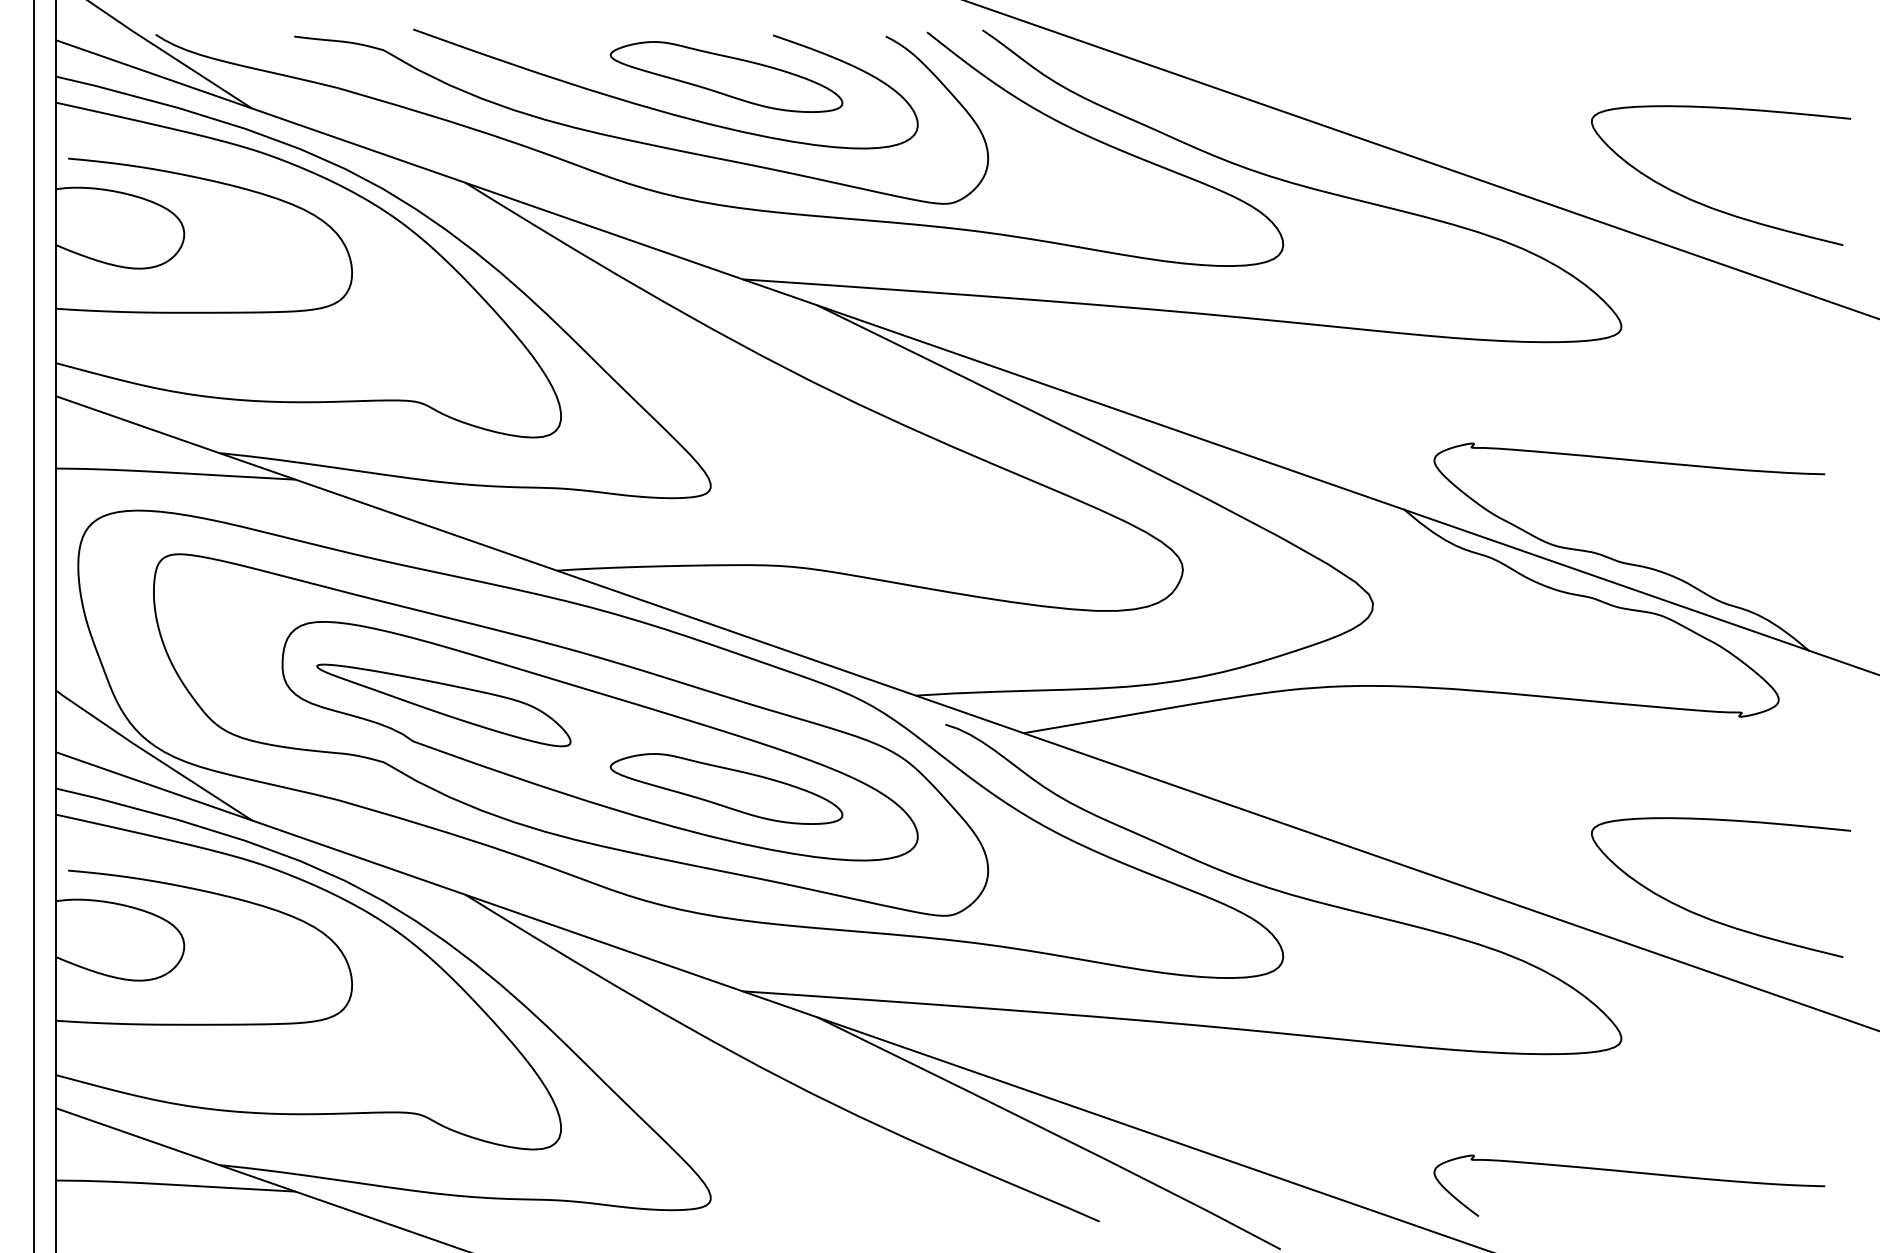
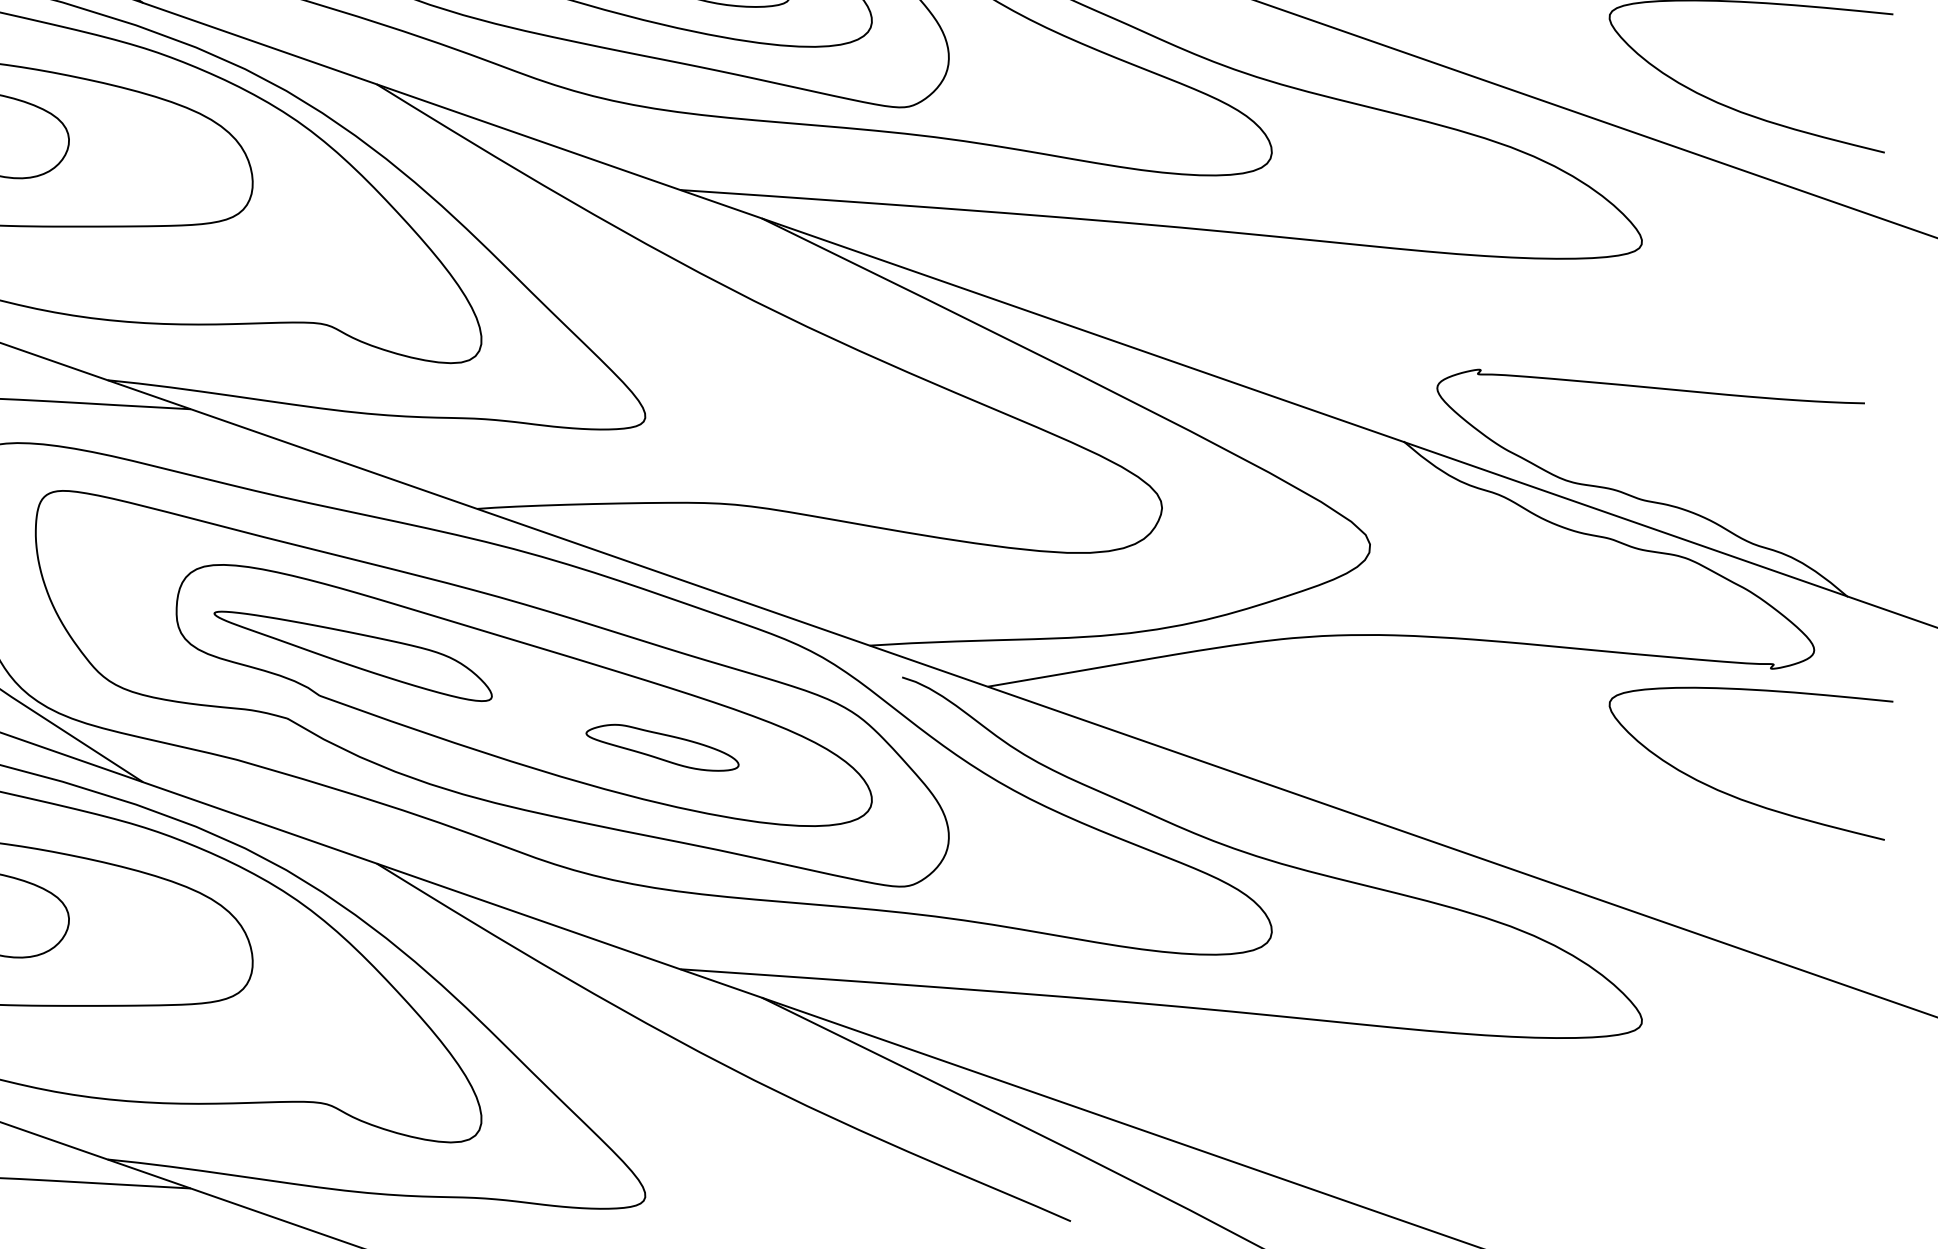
part: (726, 788) -> (662, 747), size x0.6
curve: (1708, 917) -> (1737, 796), moved
curve: (1632, 1173) -> (1654, 1168), removed

